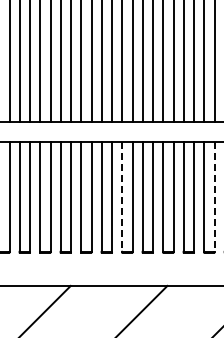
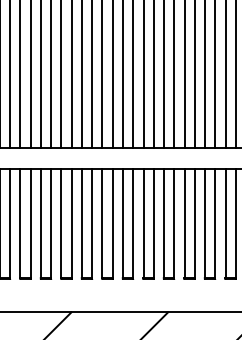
line: (121, 197) -> (122, 223), dashed -> solid
line: (214, 197) -> (215, 223), dashed -> solid

